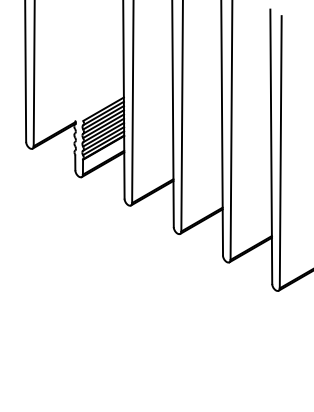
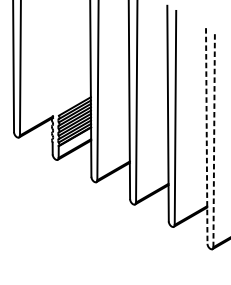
line: (271, 147) -> (206, 136), solid -> dashed
line: (280, 151) -> (213, 139), solid -> dashed

